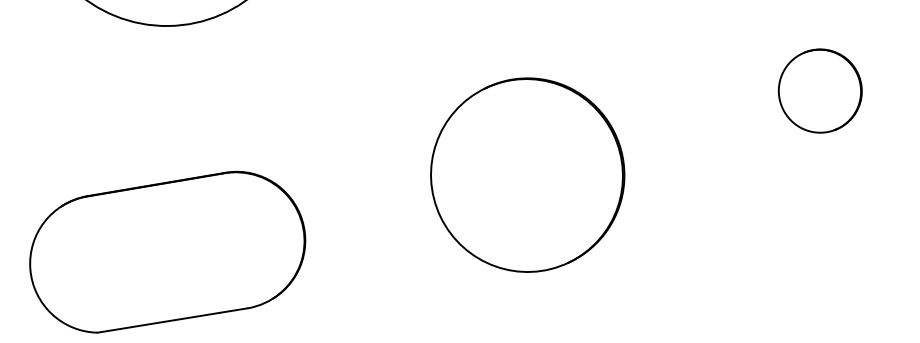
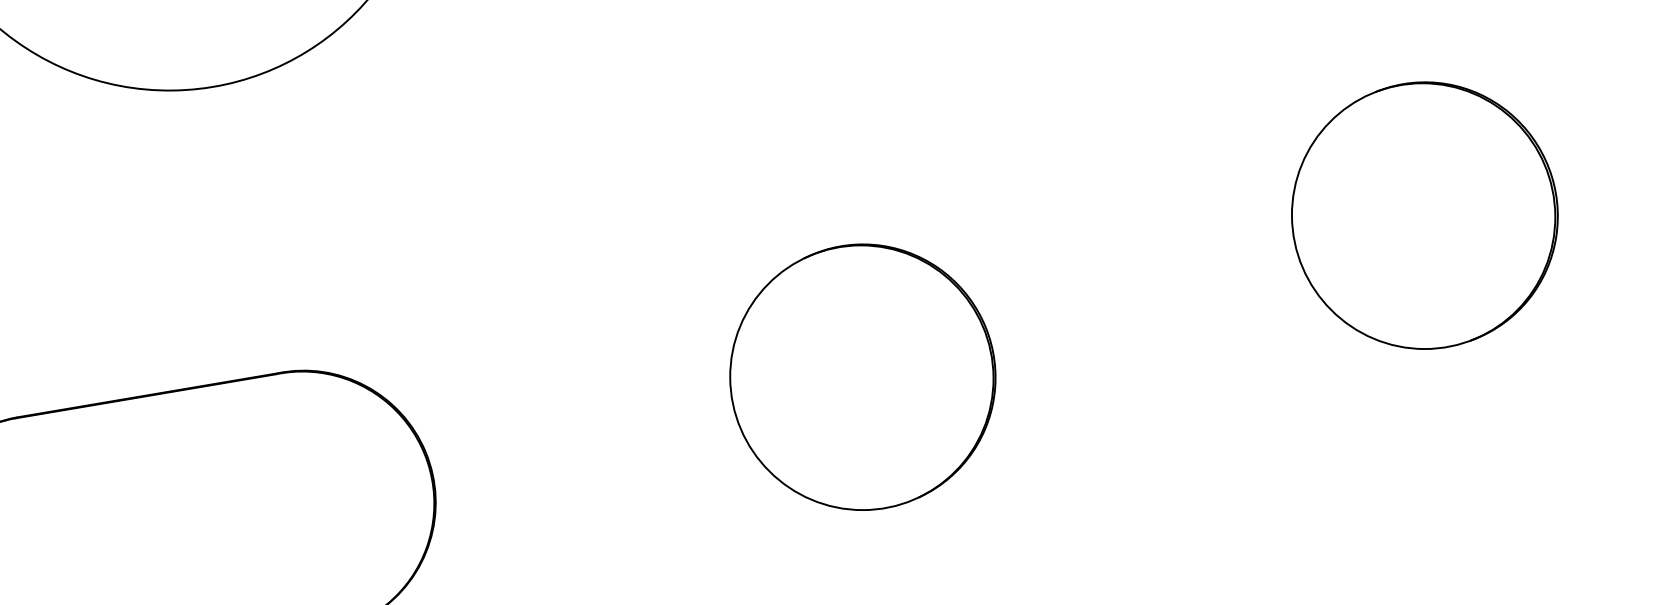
part: (820, 90) -> (1425, 214), size x1.67
part: (527, 175) -> (862, 377), size x0.71

